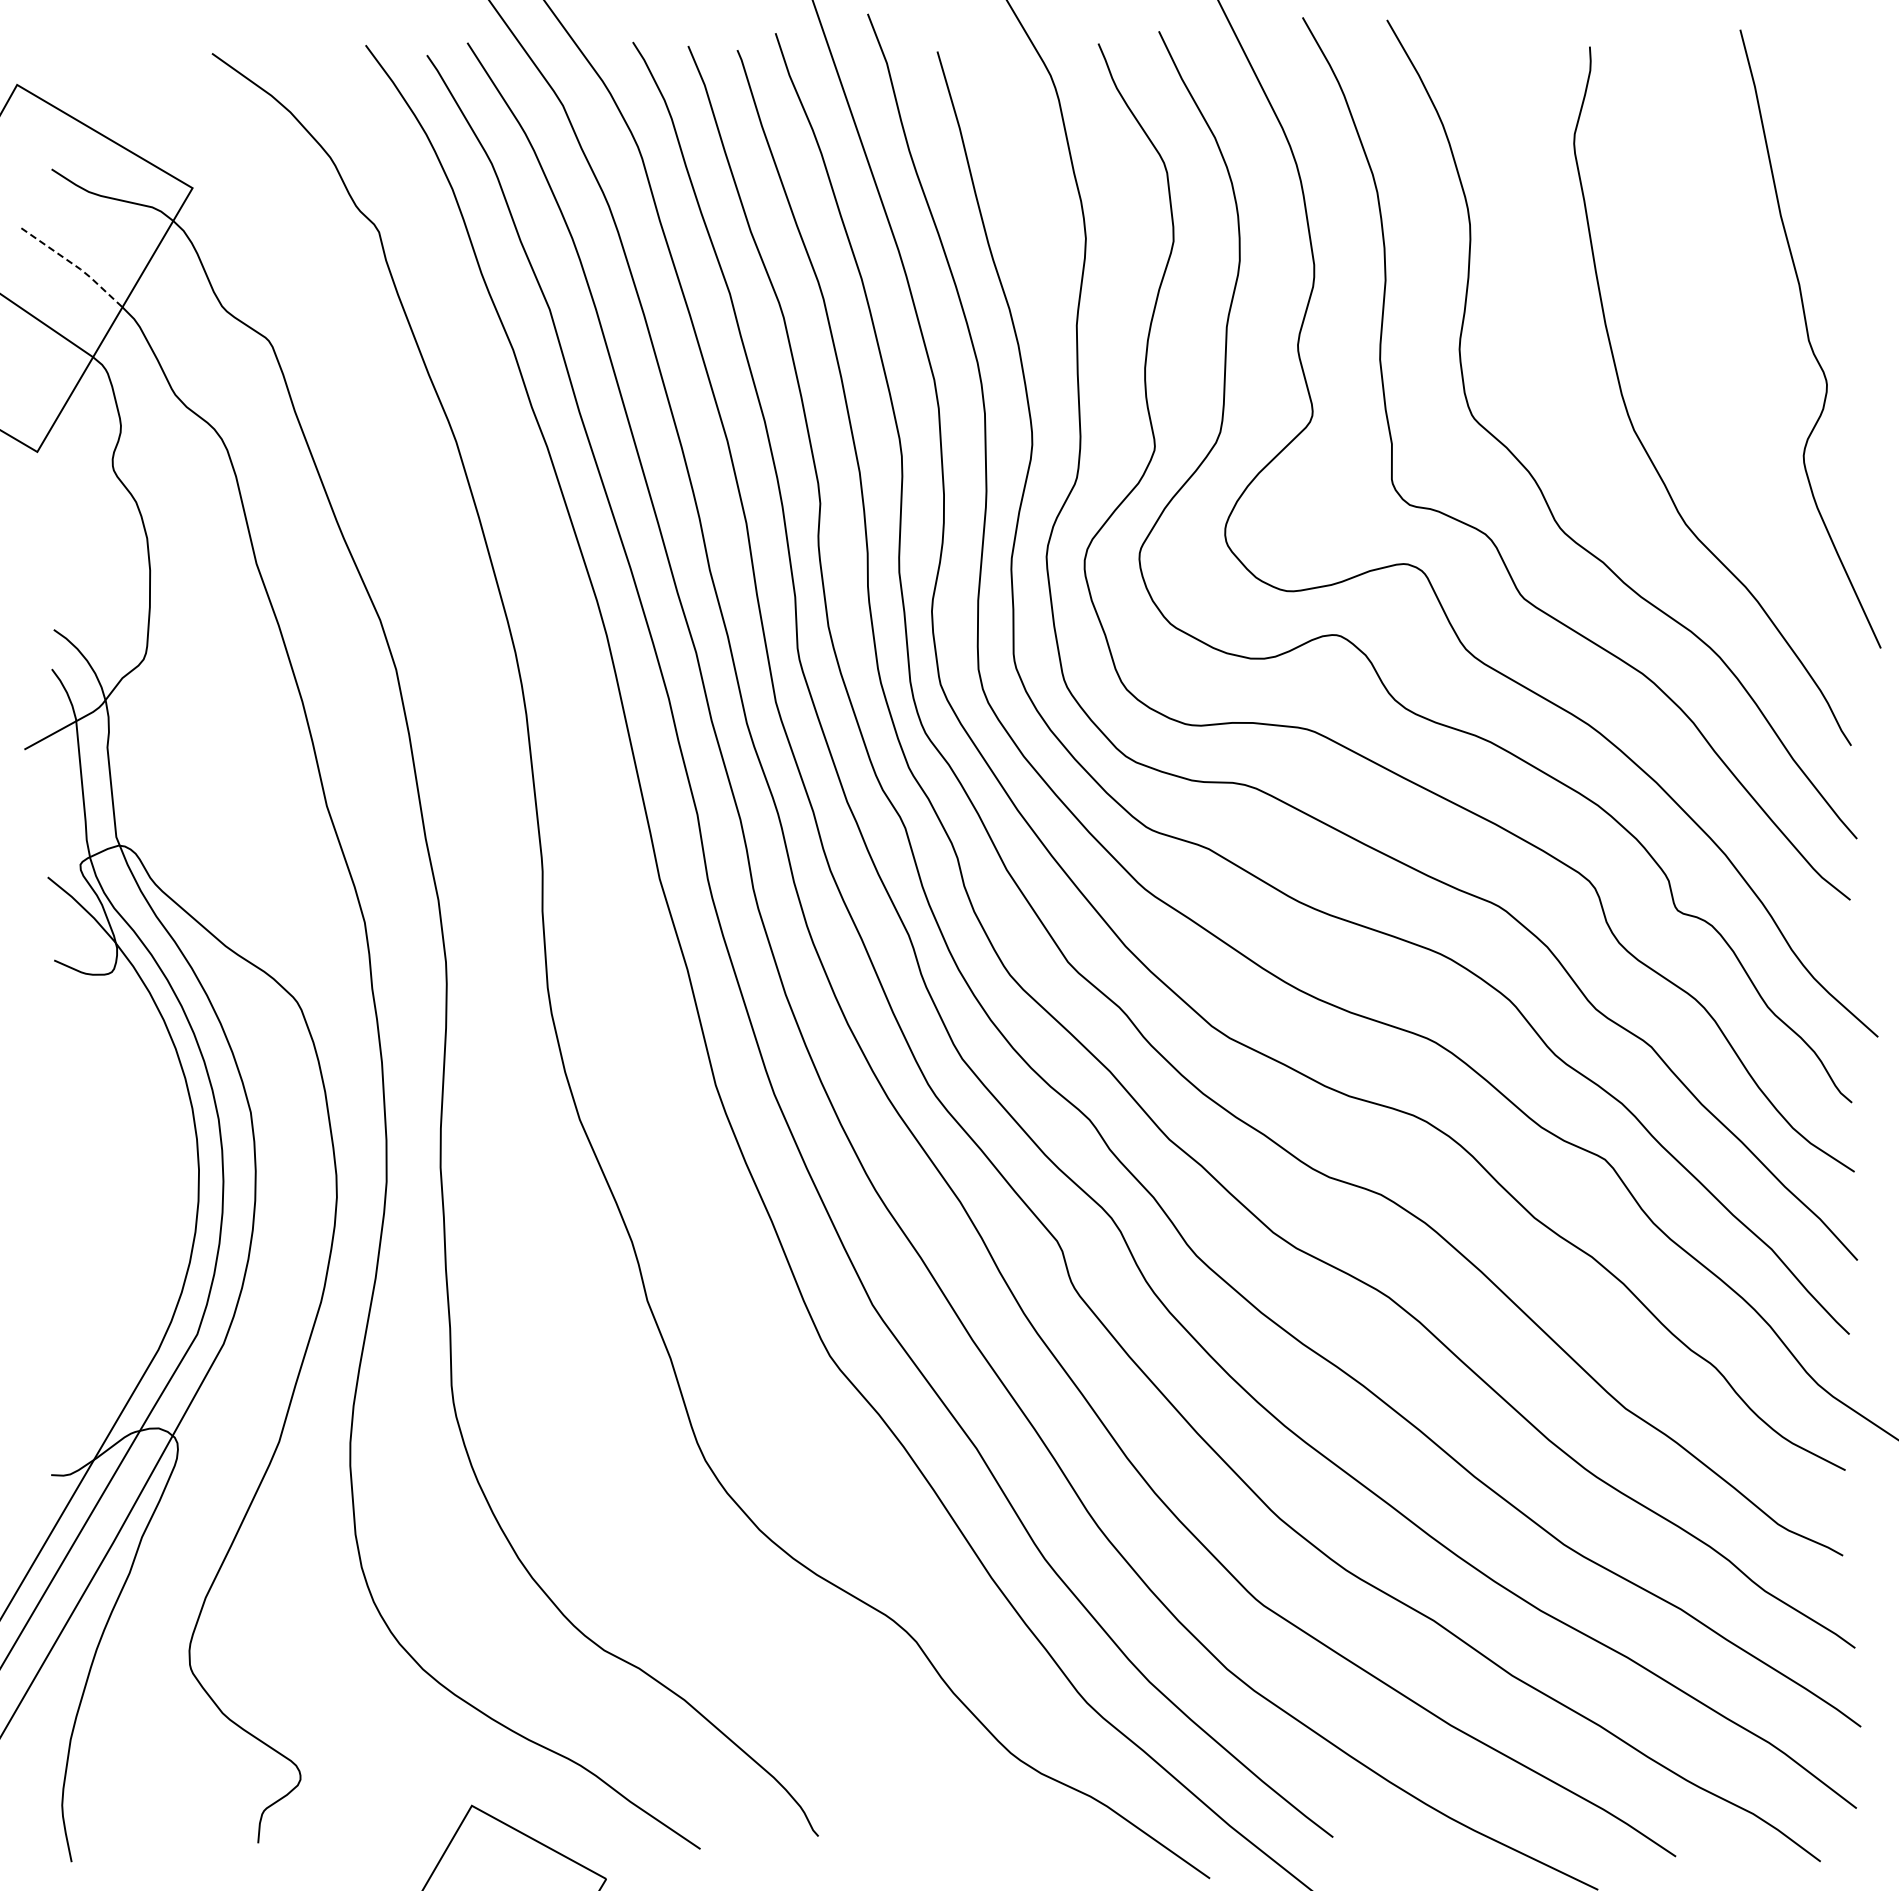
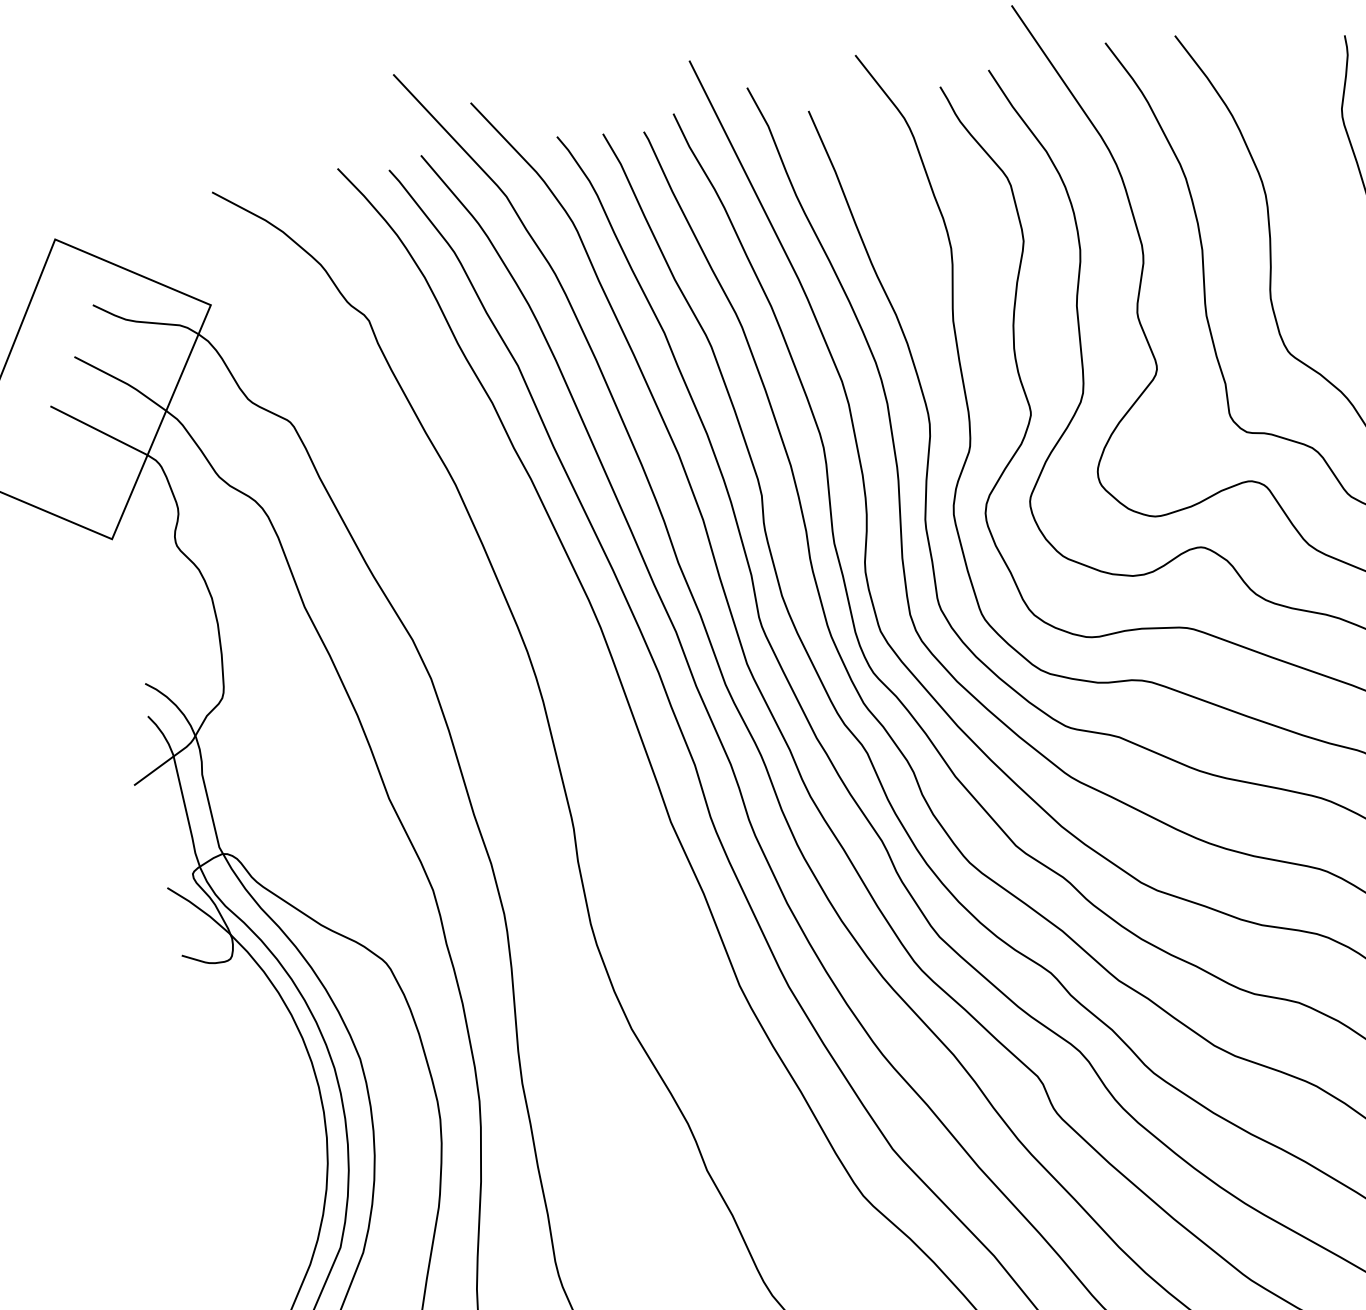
line: (75, 265) -> (123, 381), dashed -> solid

